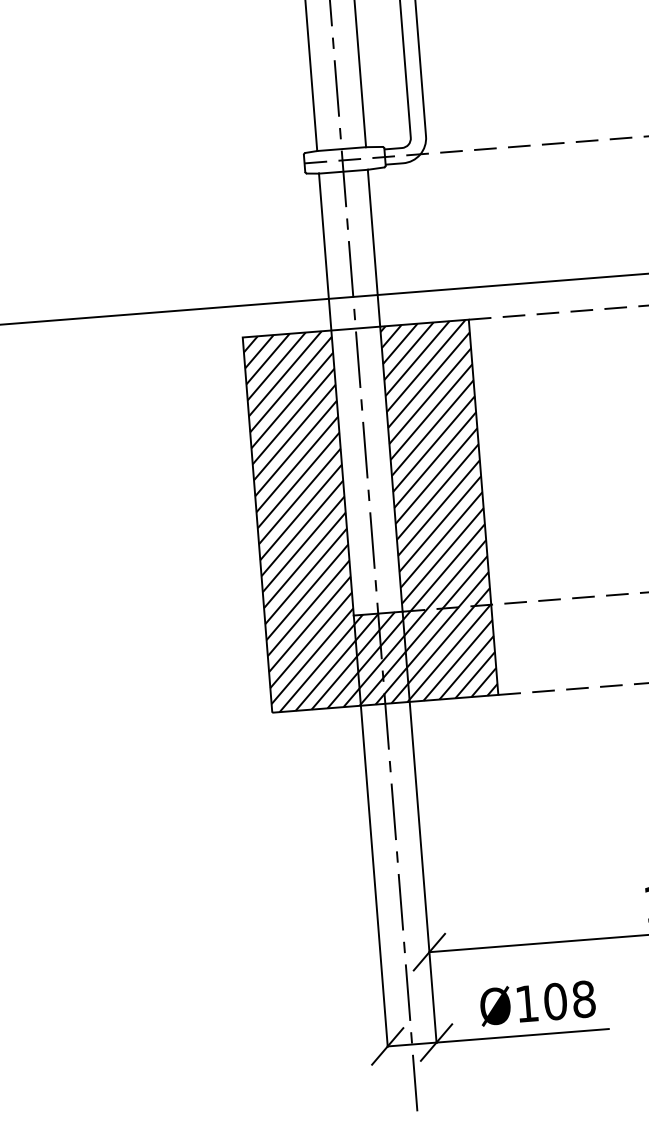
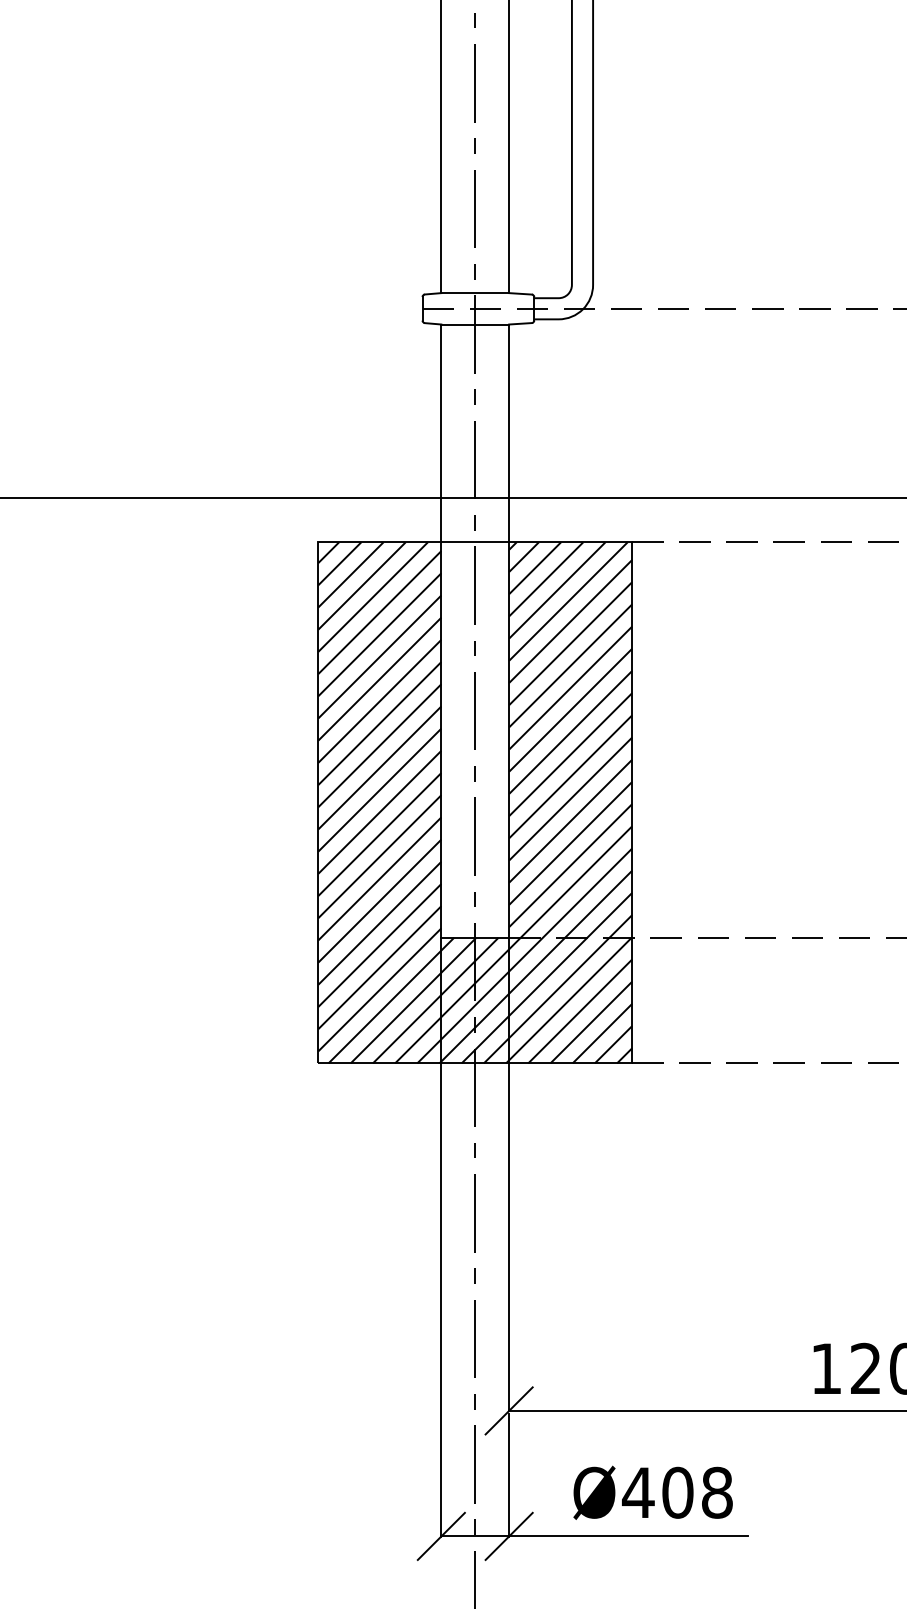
text: (526, 1003) -> (637, 1492), Ø108 -> Ø408

